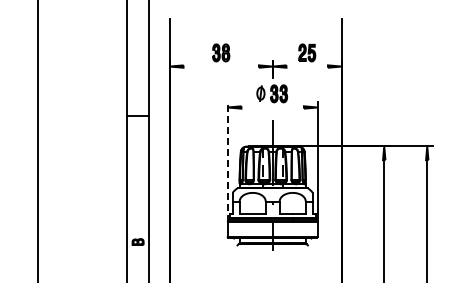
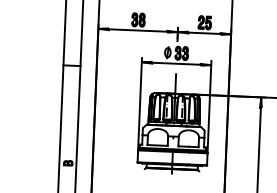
line: (220, 66) -> (137, 30), added
line: (306, 66) -> (203, 33), added
line: (272, 107) -> (176, 63), added
line: (227, 161) -> (139, 103), dashed -> solid

